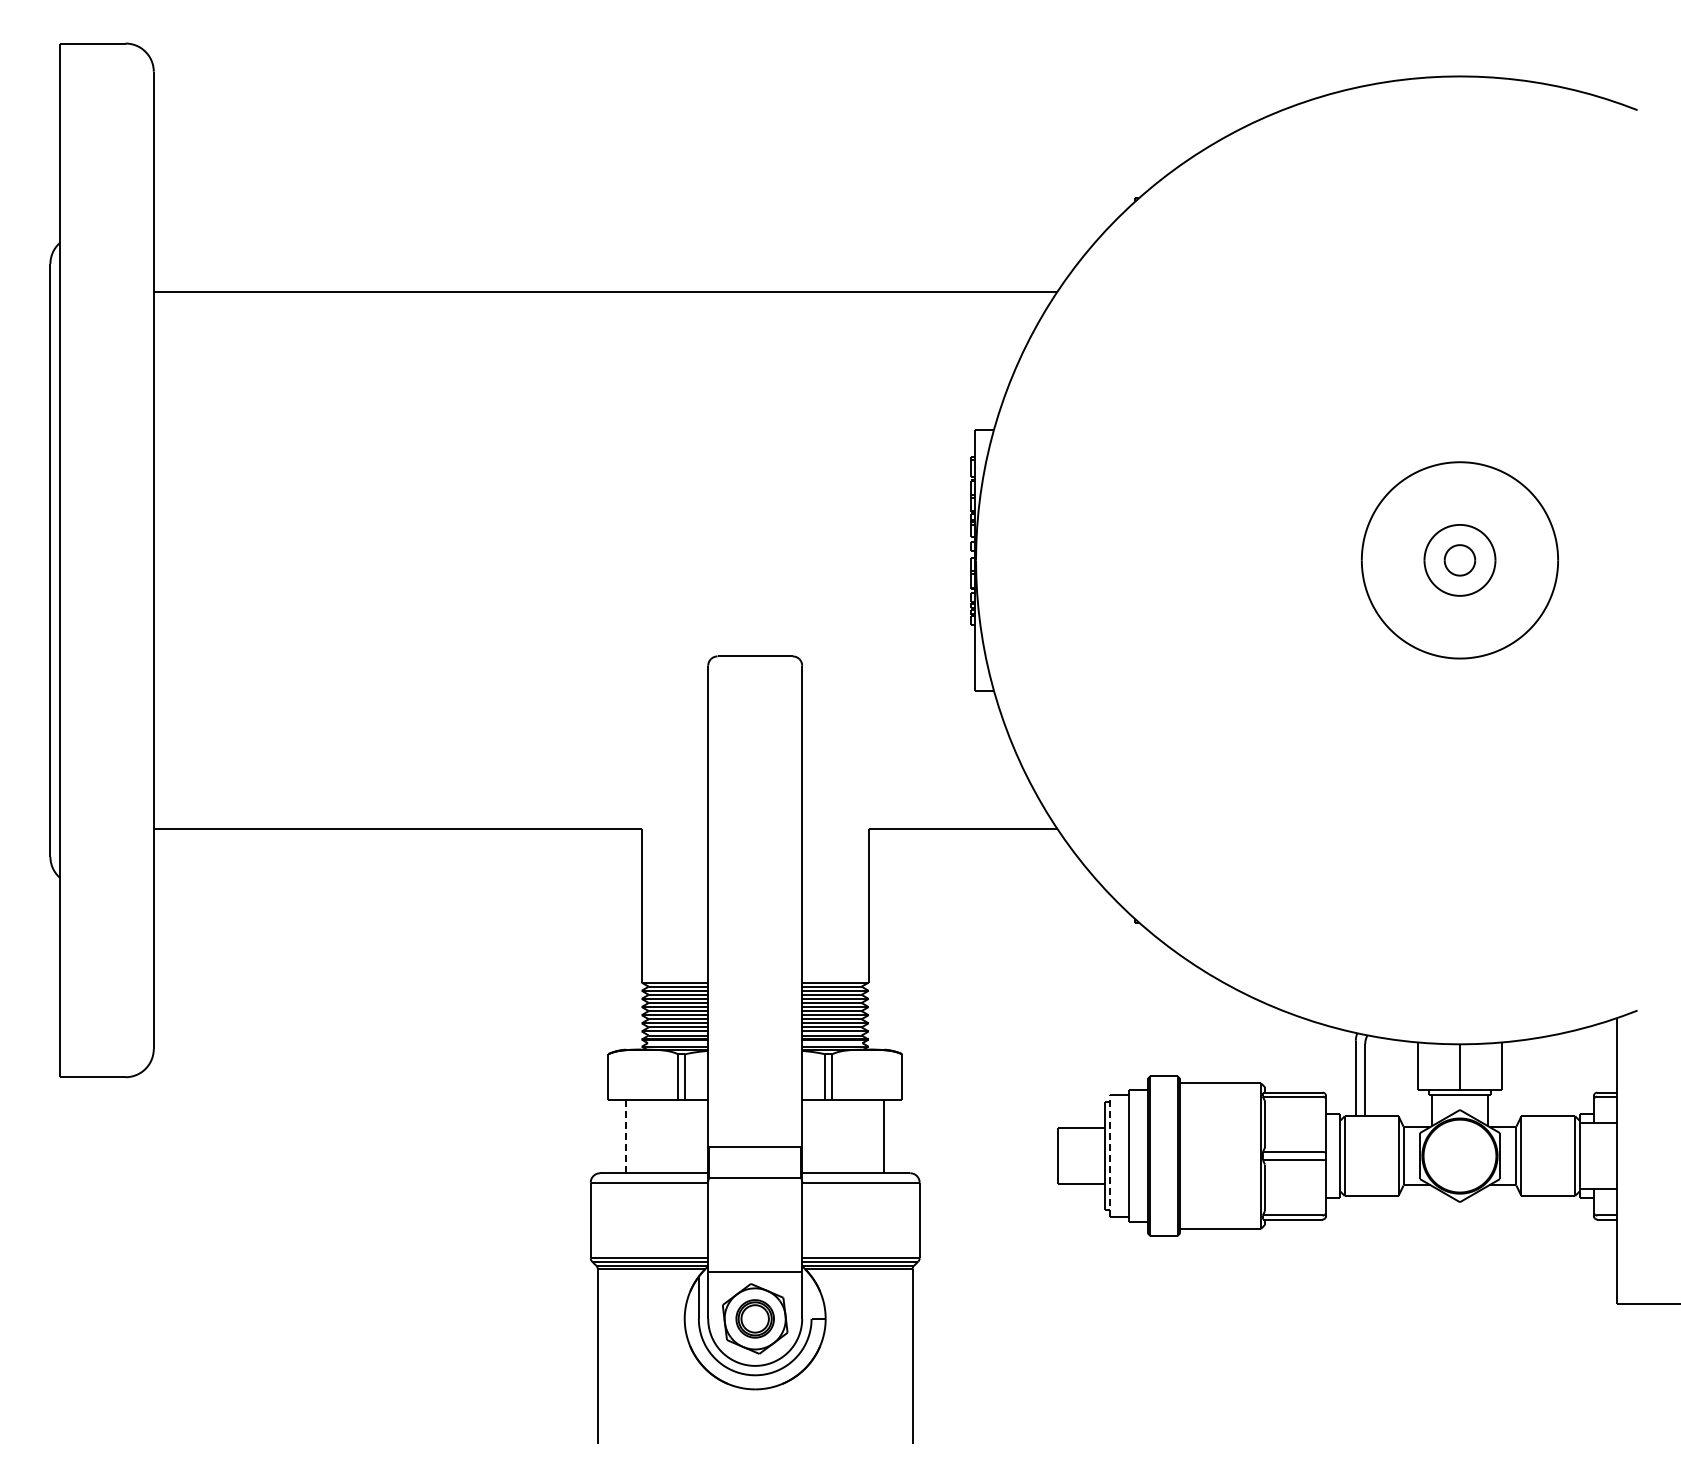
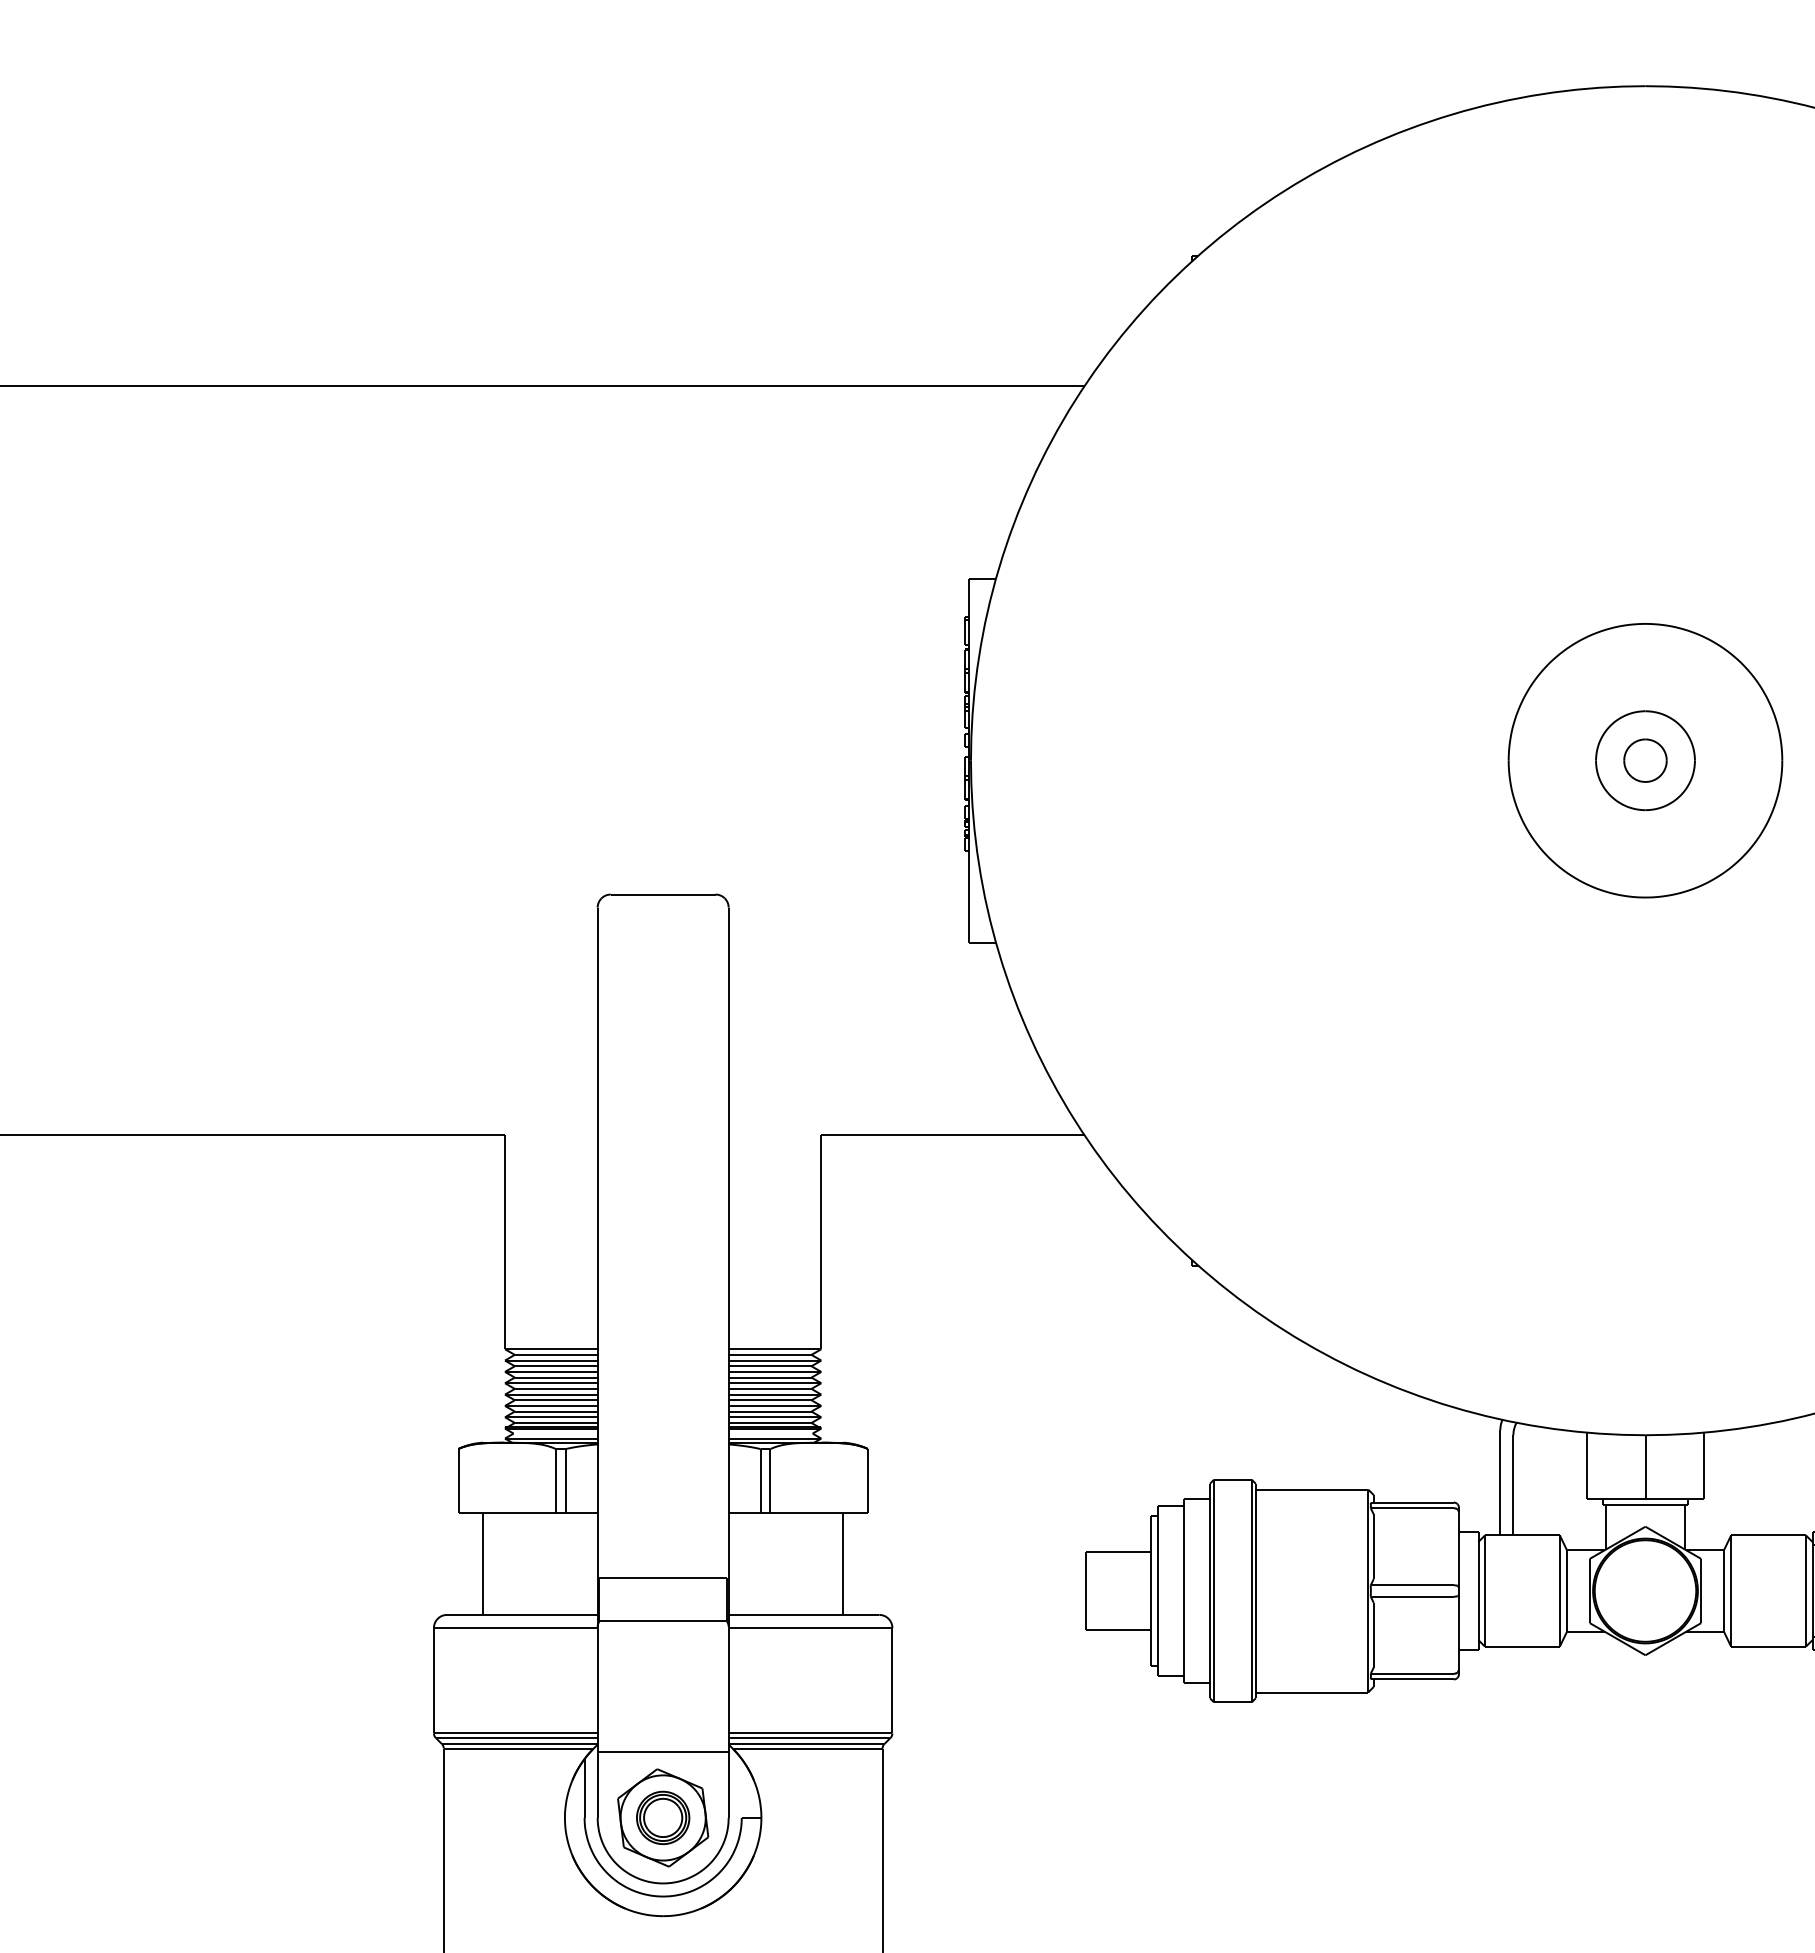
line: (625, 1136) -> (482, 1563), dashed -> solid
line: (1109, 1155) -> (1156, 1590), dashed -> solid

